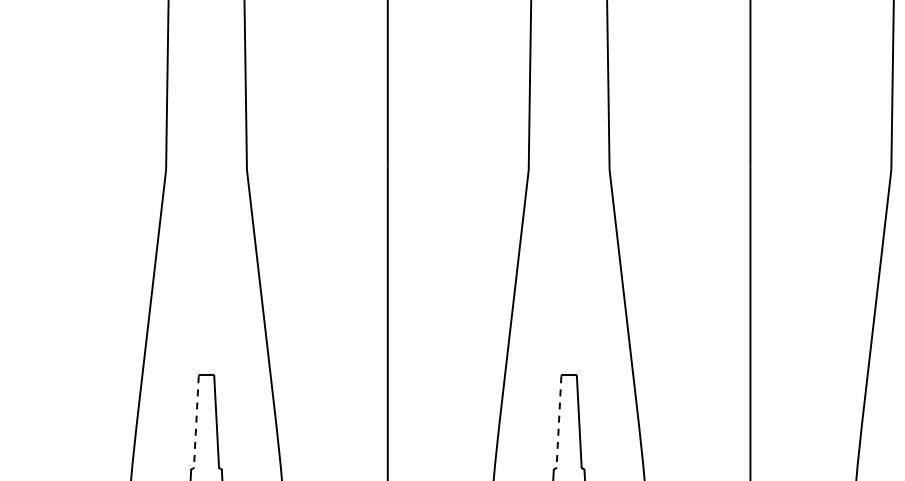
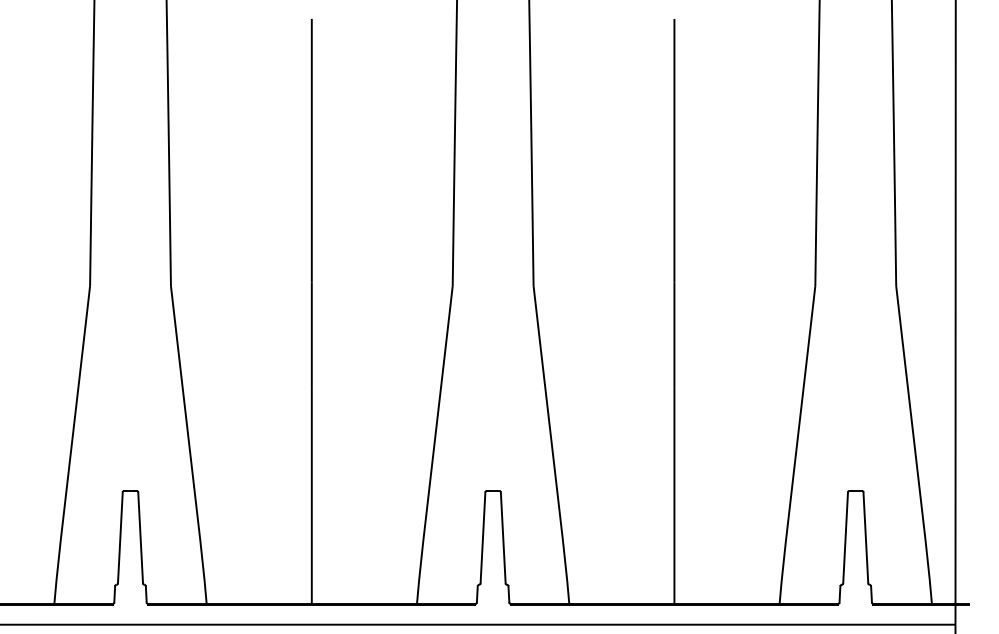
line: (196, 421) -> (120, 537), dashed -> solid
line: (558, 421) -> (482, 537), dashed -> solid

